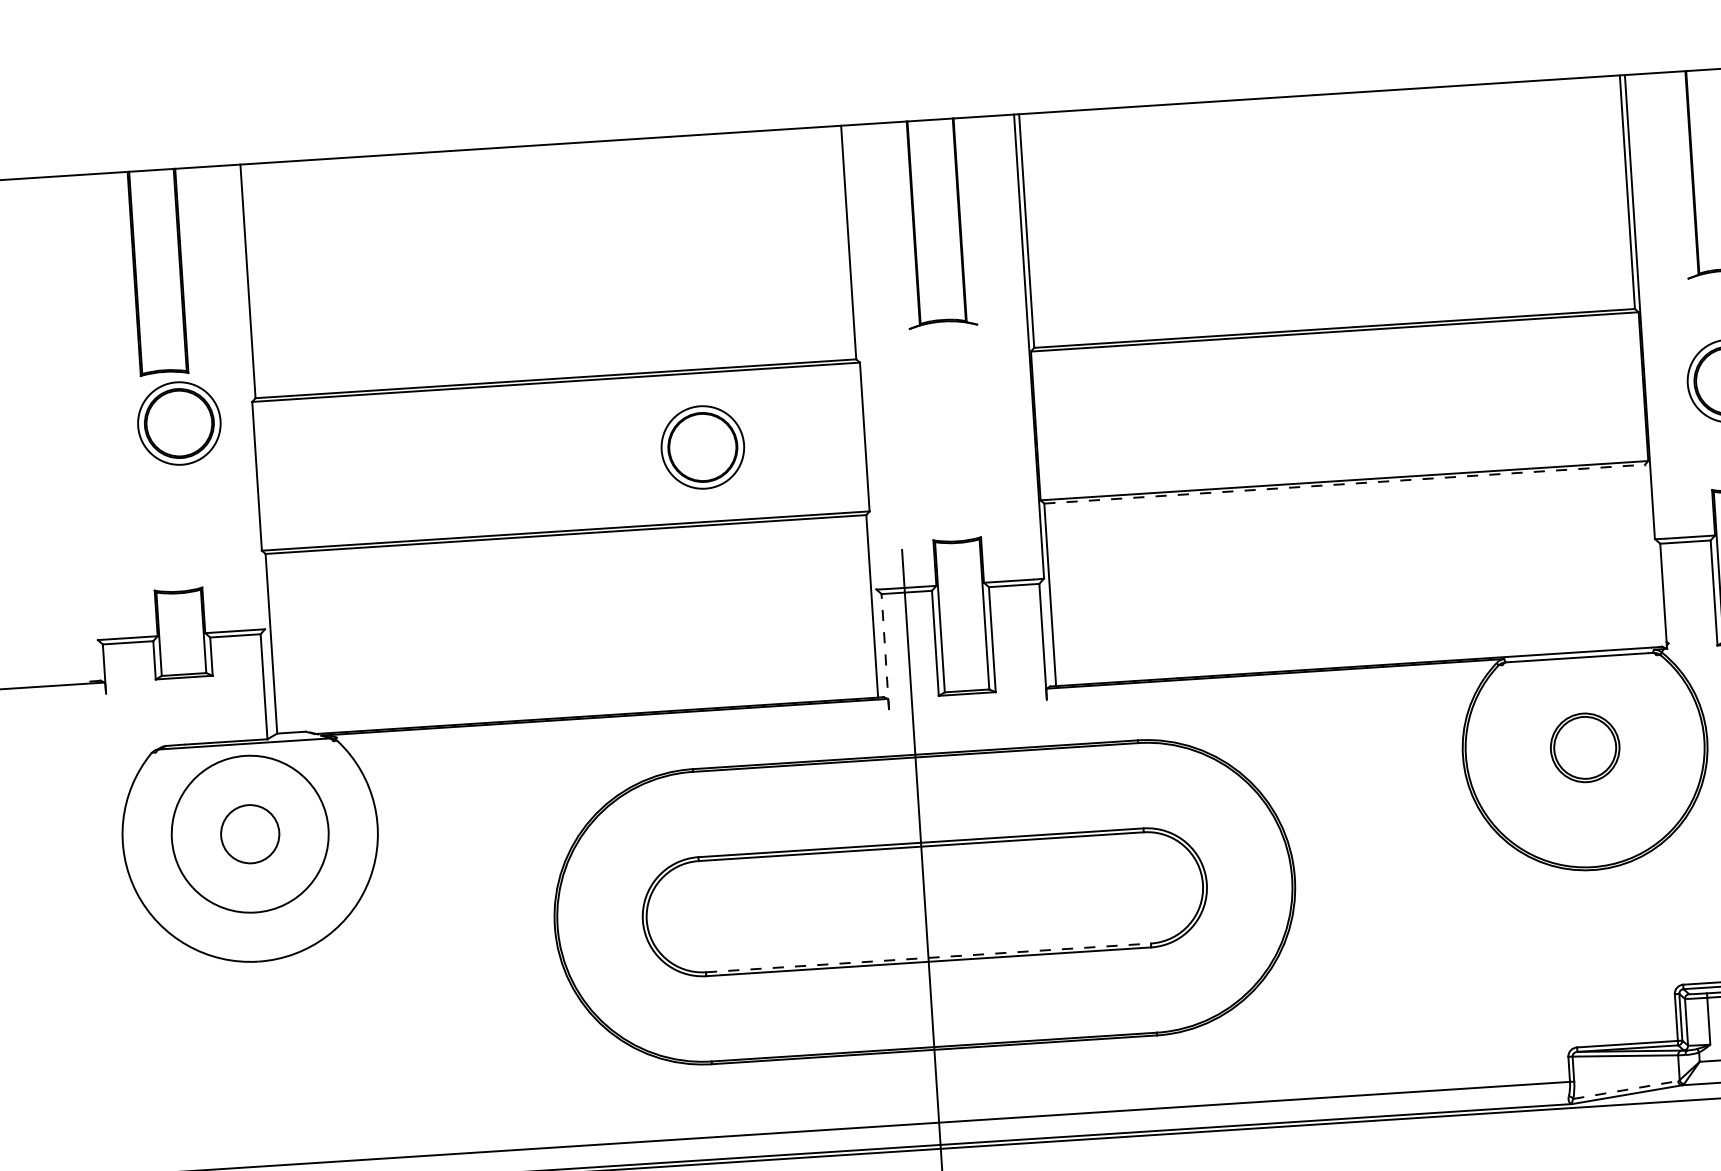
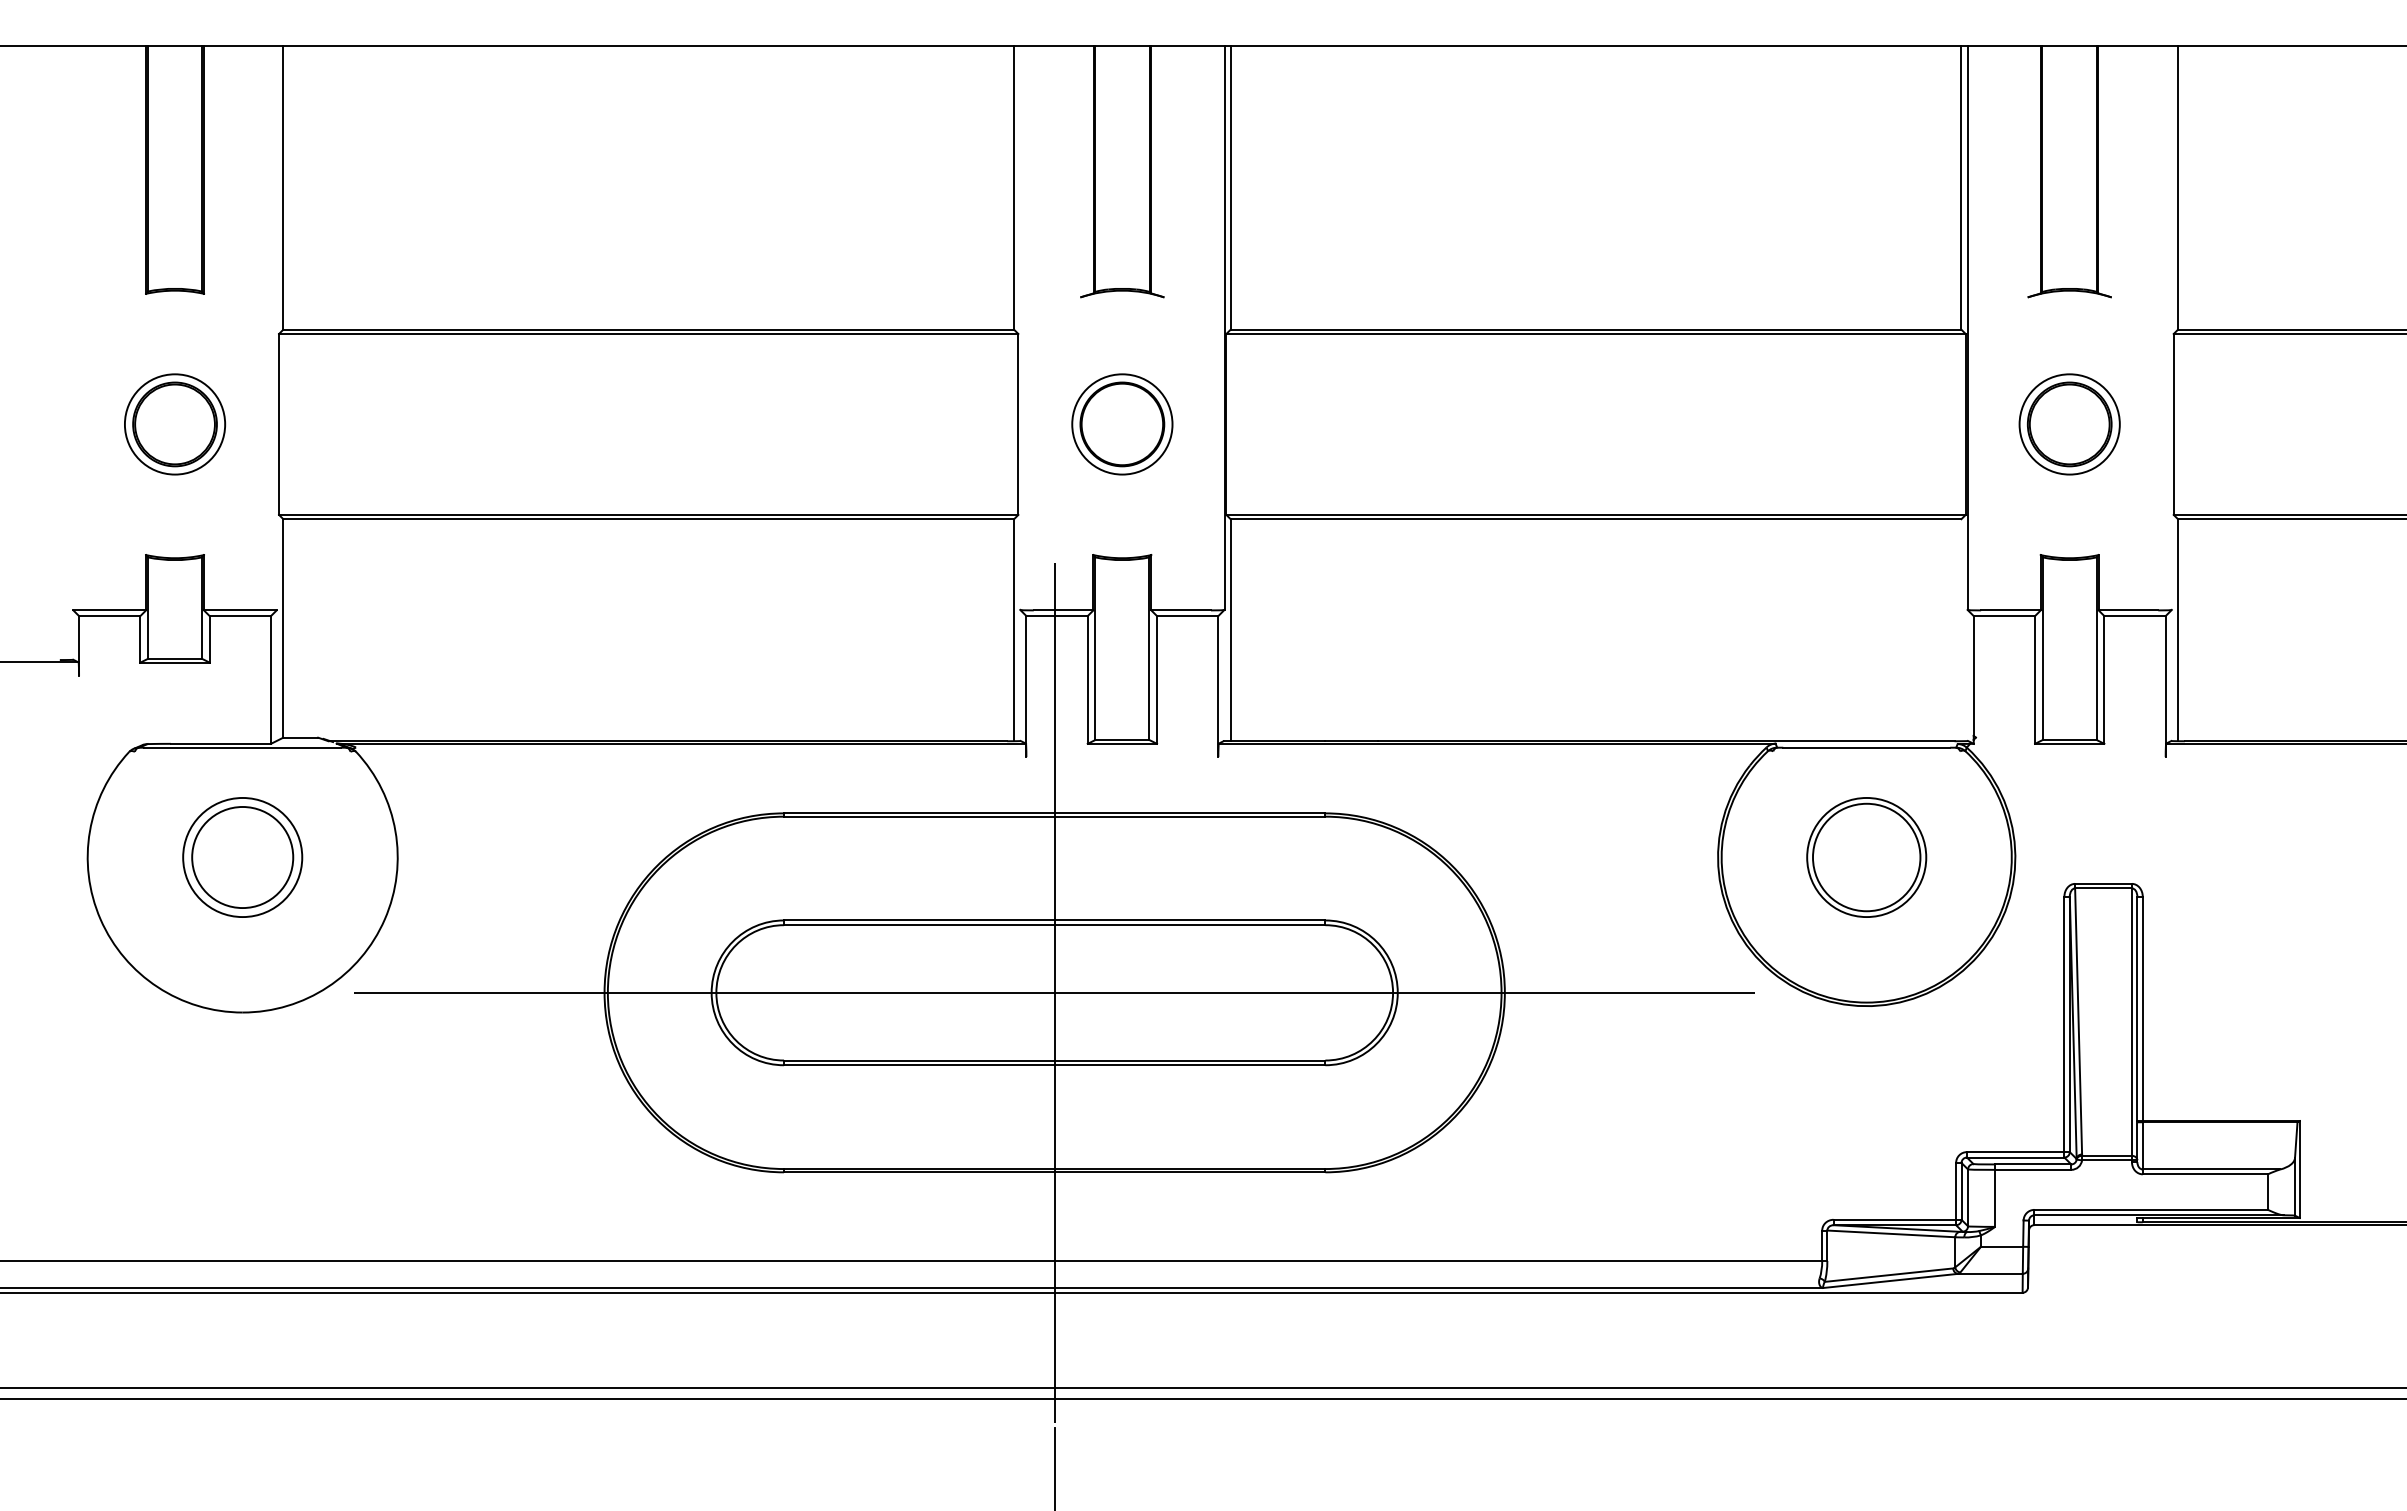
part: (179, 423) -> (175, 424), moved
part: (702, 447) -> (1122, 424), moved
line: (1345, 484) -> (1596, 519), dashed -> solid
line: (885, 651) -> (1026, 686), dashed -> solid
part: (1584, 747) -> (1866, 857), size x1.43
circle: (250, 834) -> (242, 857), size x0.62
circle: (250, 834) -> (242, 857), size x1.43
line: (924, 902) -> (1054, 992), added
line: (928, 957) -> (1054, 1060), dashed -> solid
line: (1626, 1090) -> (1889, 1275), dashed -> solid

